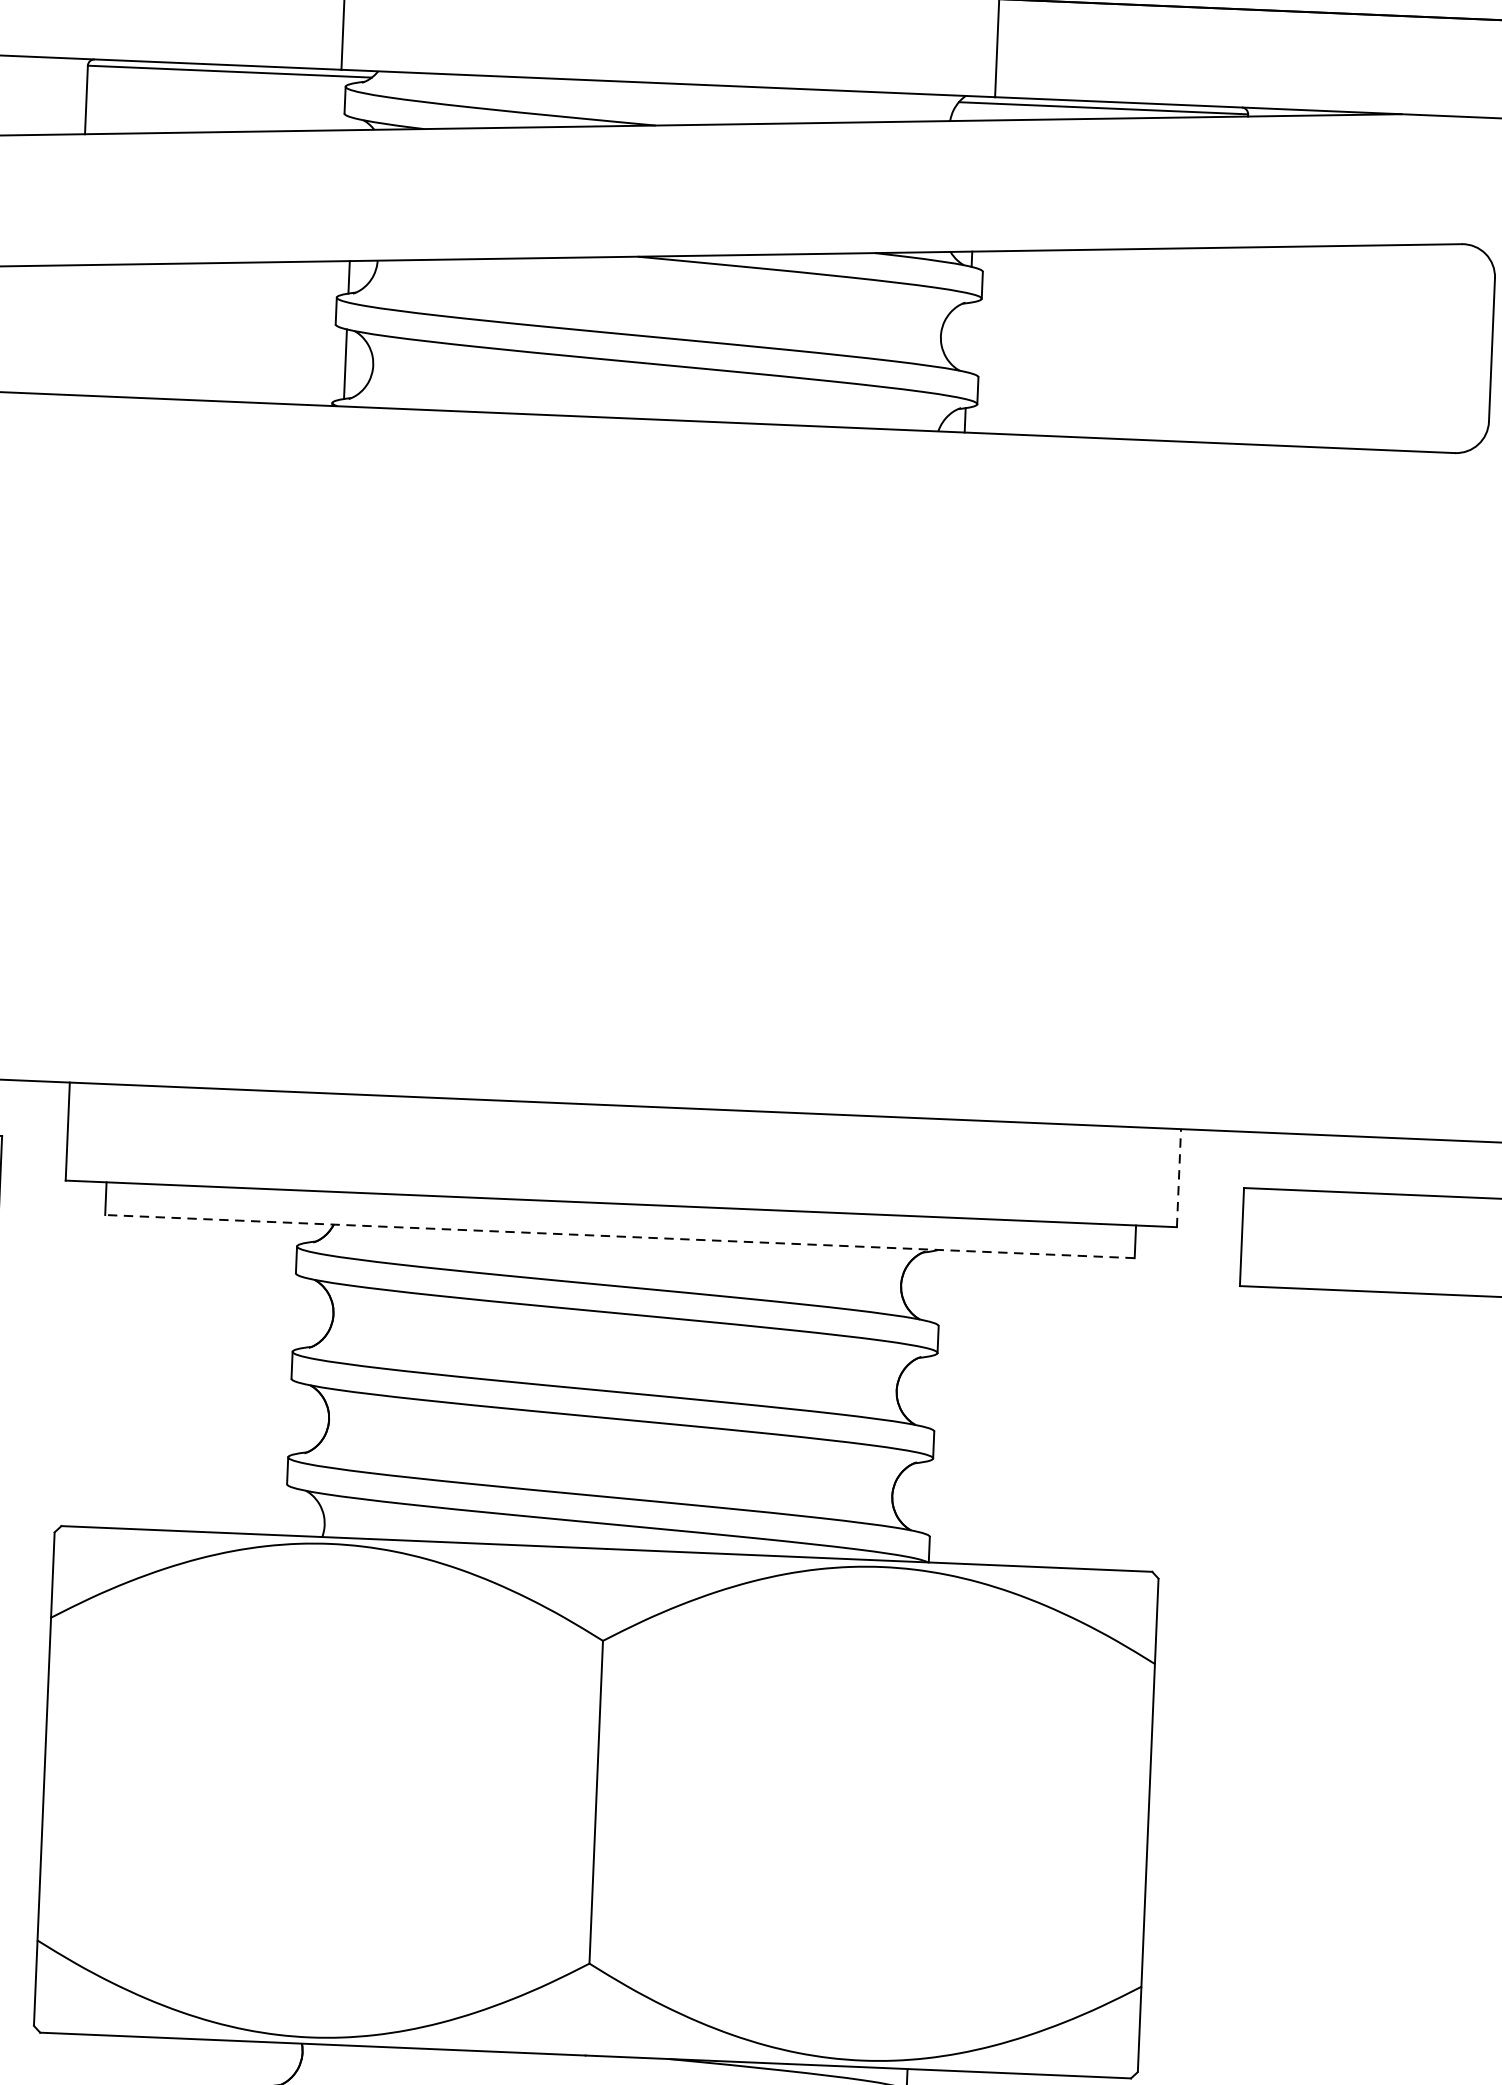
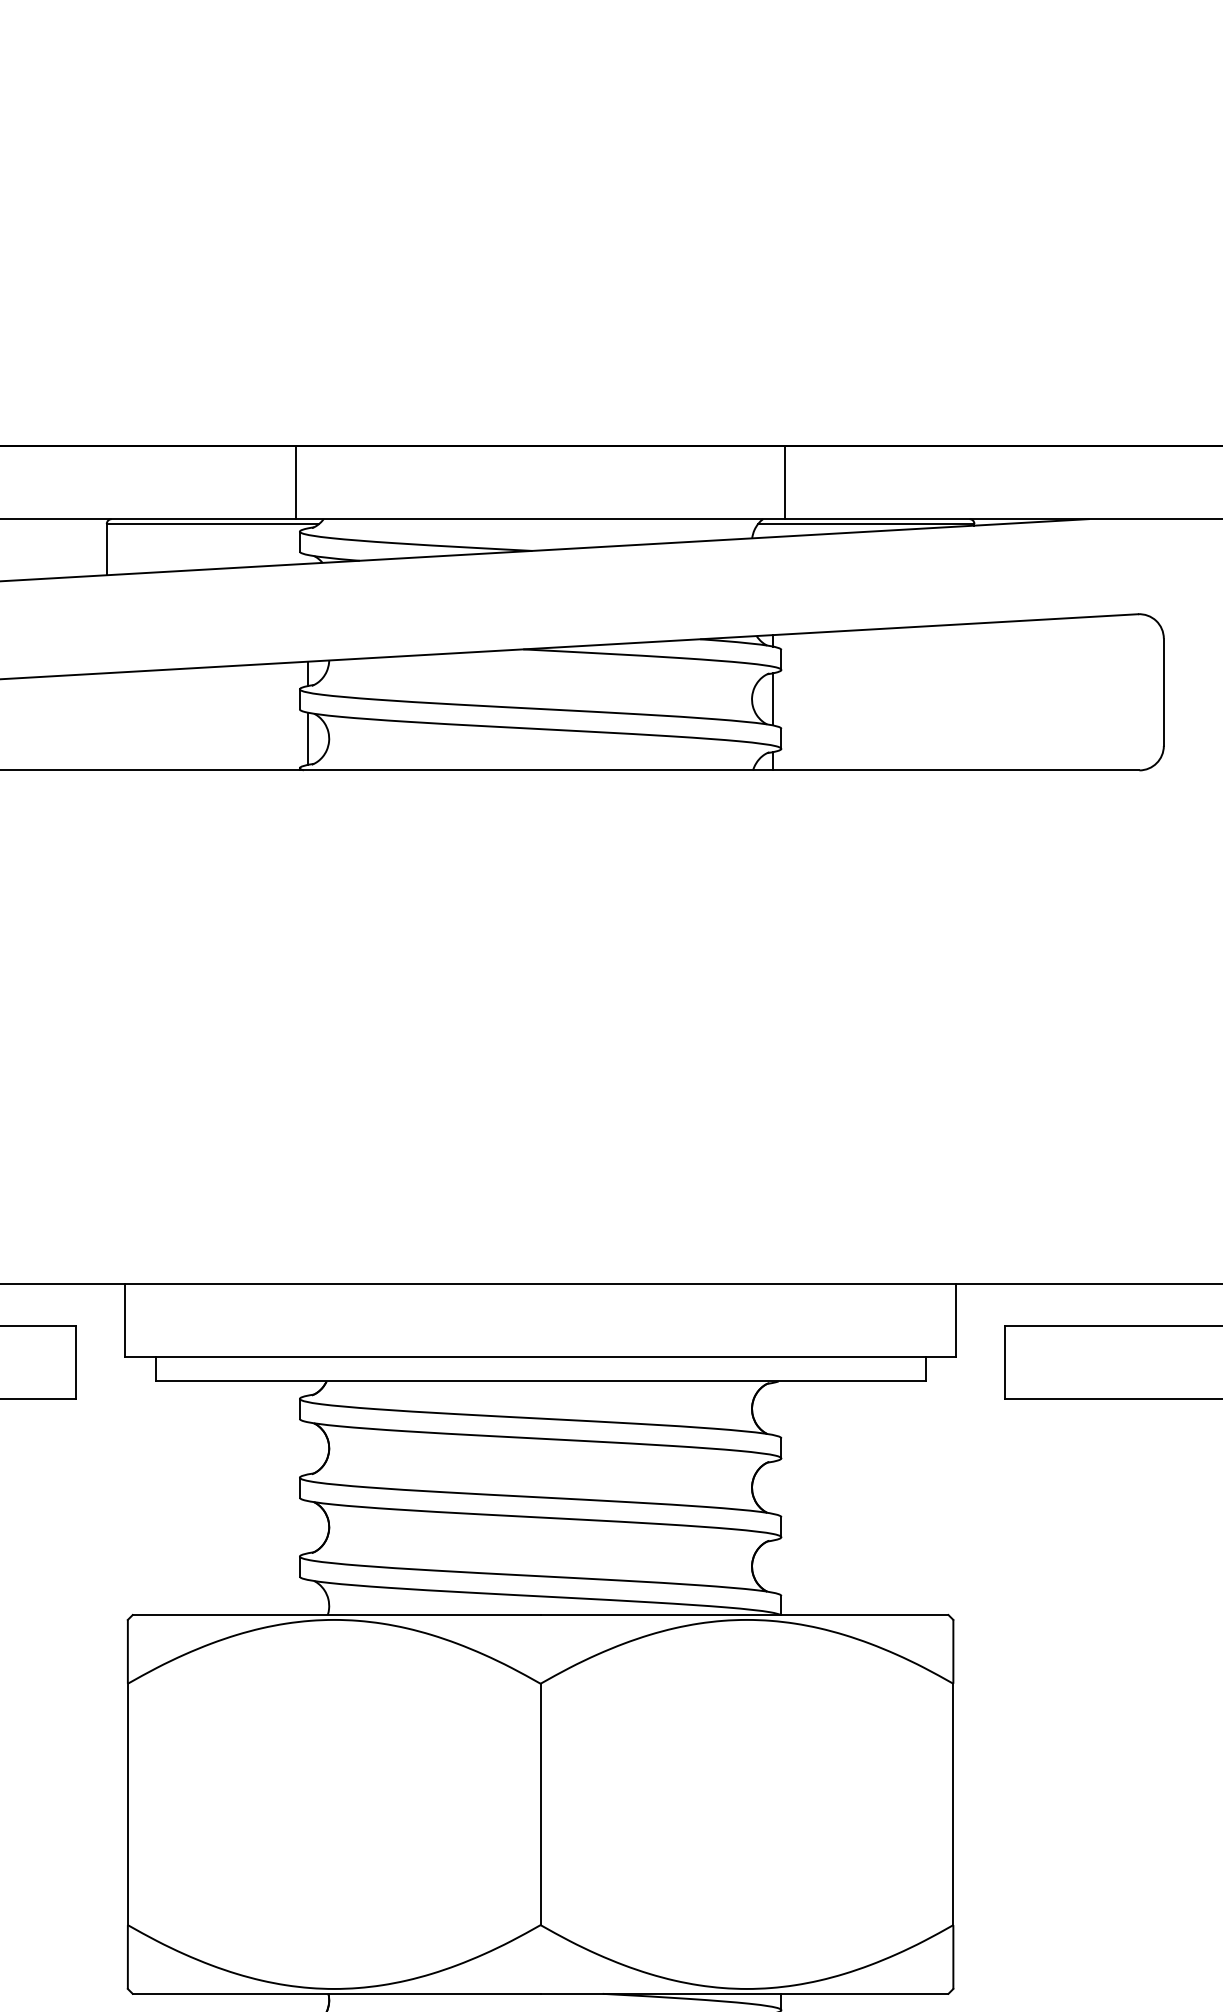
line: (968, 337) -> (772, 699), added
line: (1179, 1178) -> (956, 1320), dashed -> solid
line: (619, 1236) -> (540, 1381), dashed -> solid

